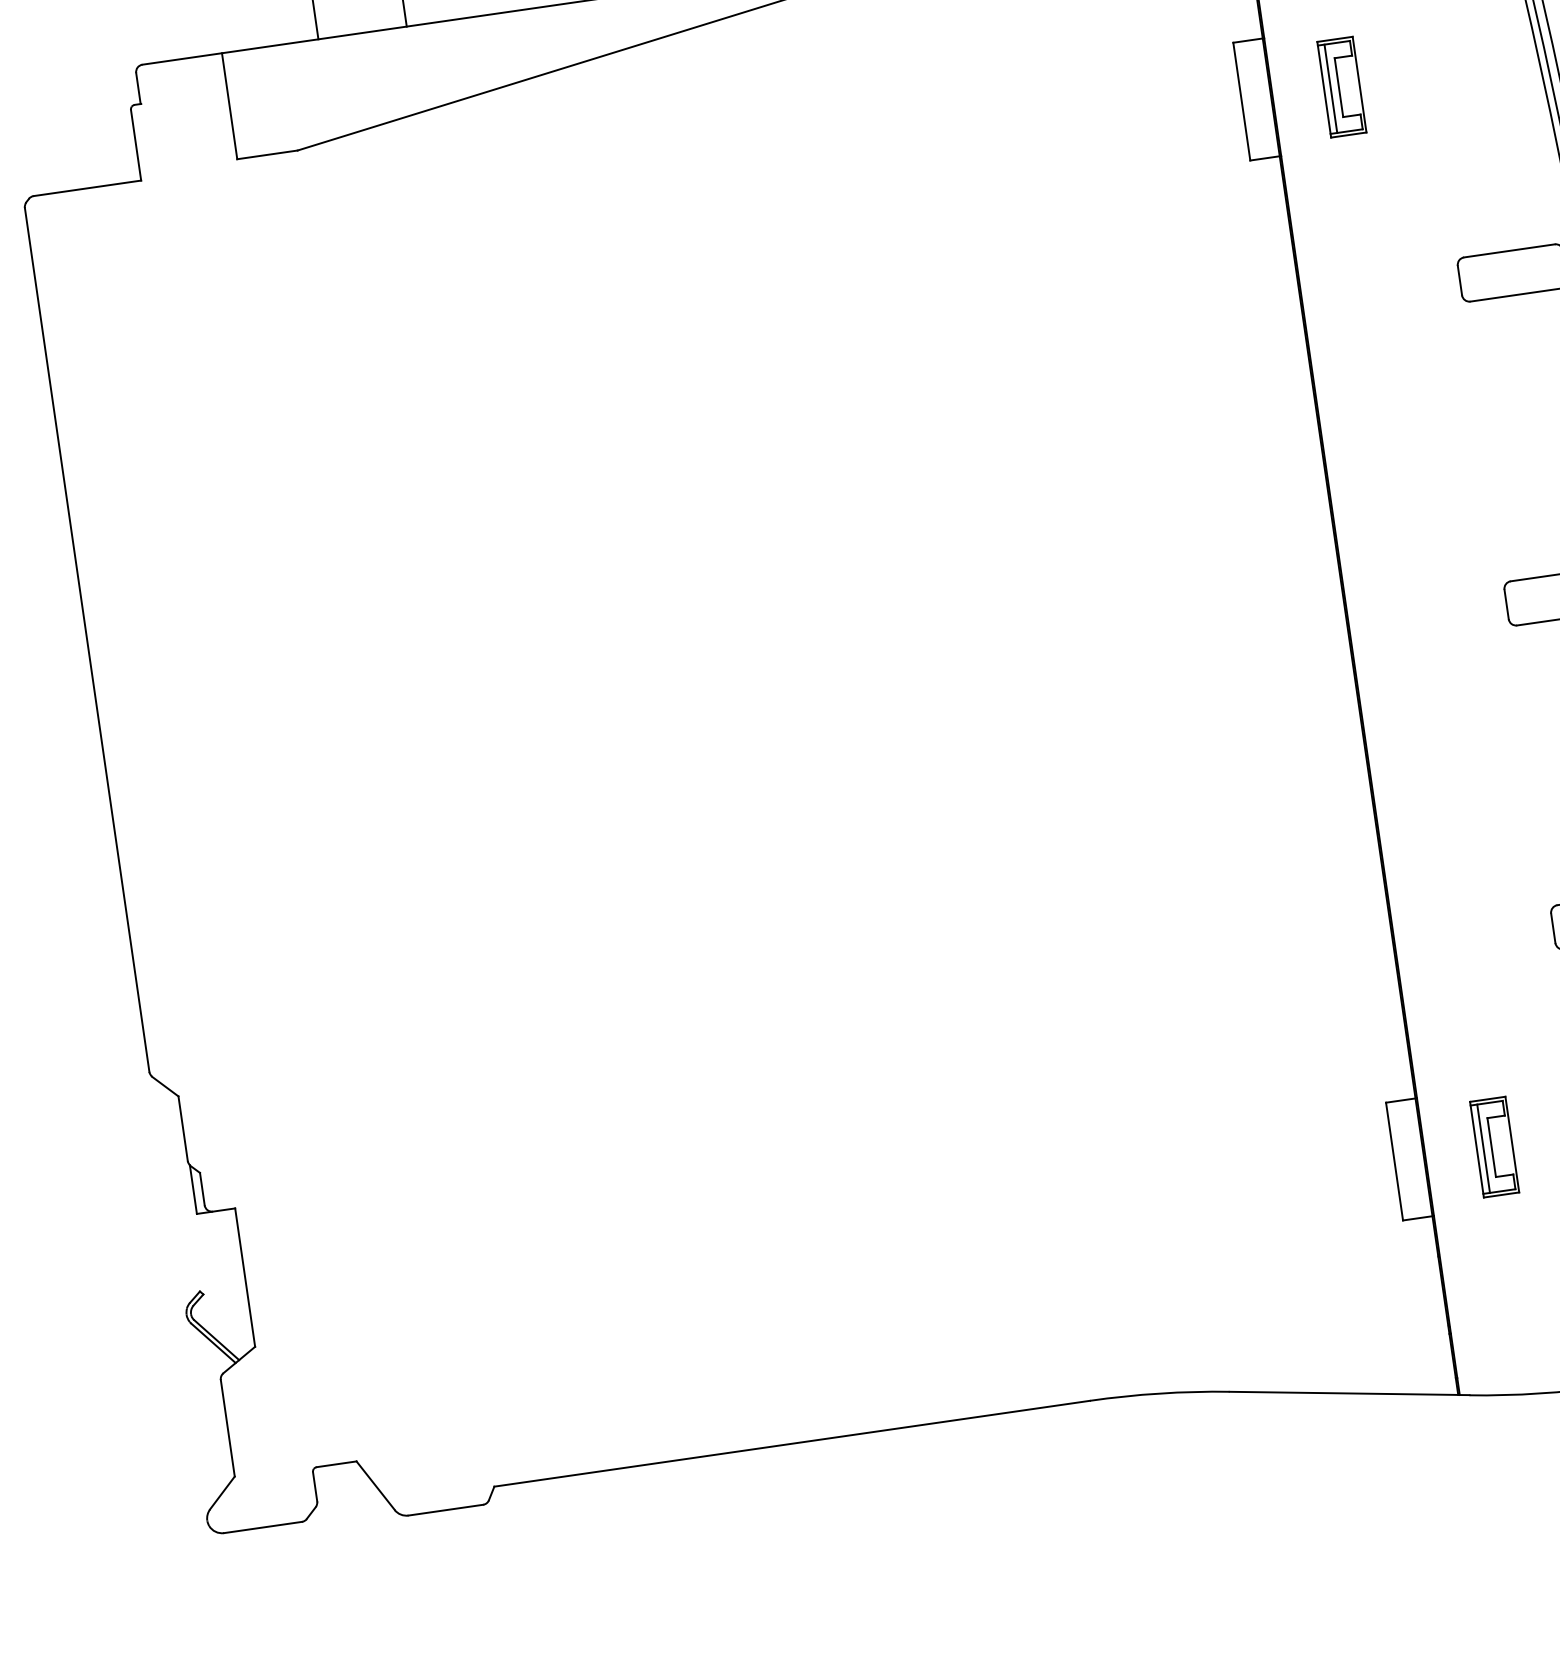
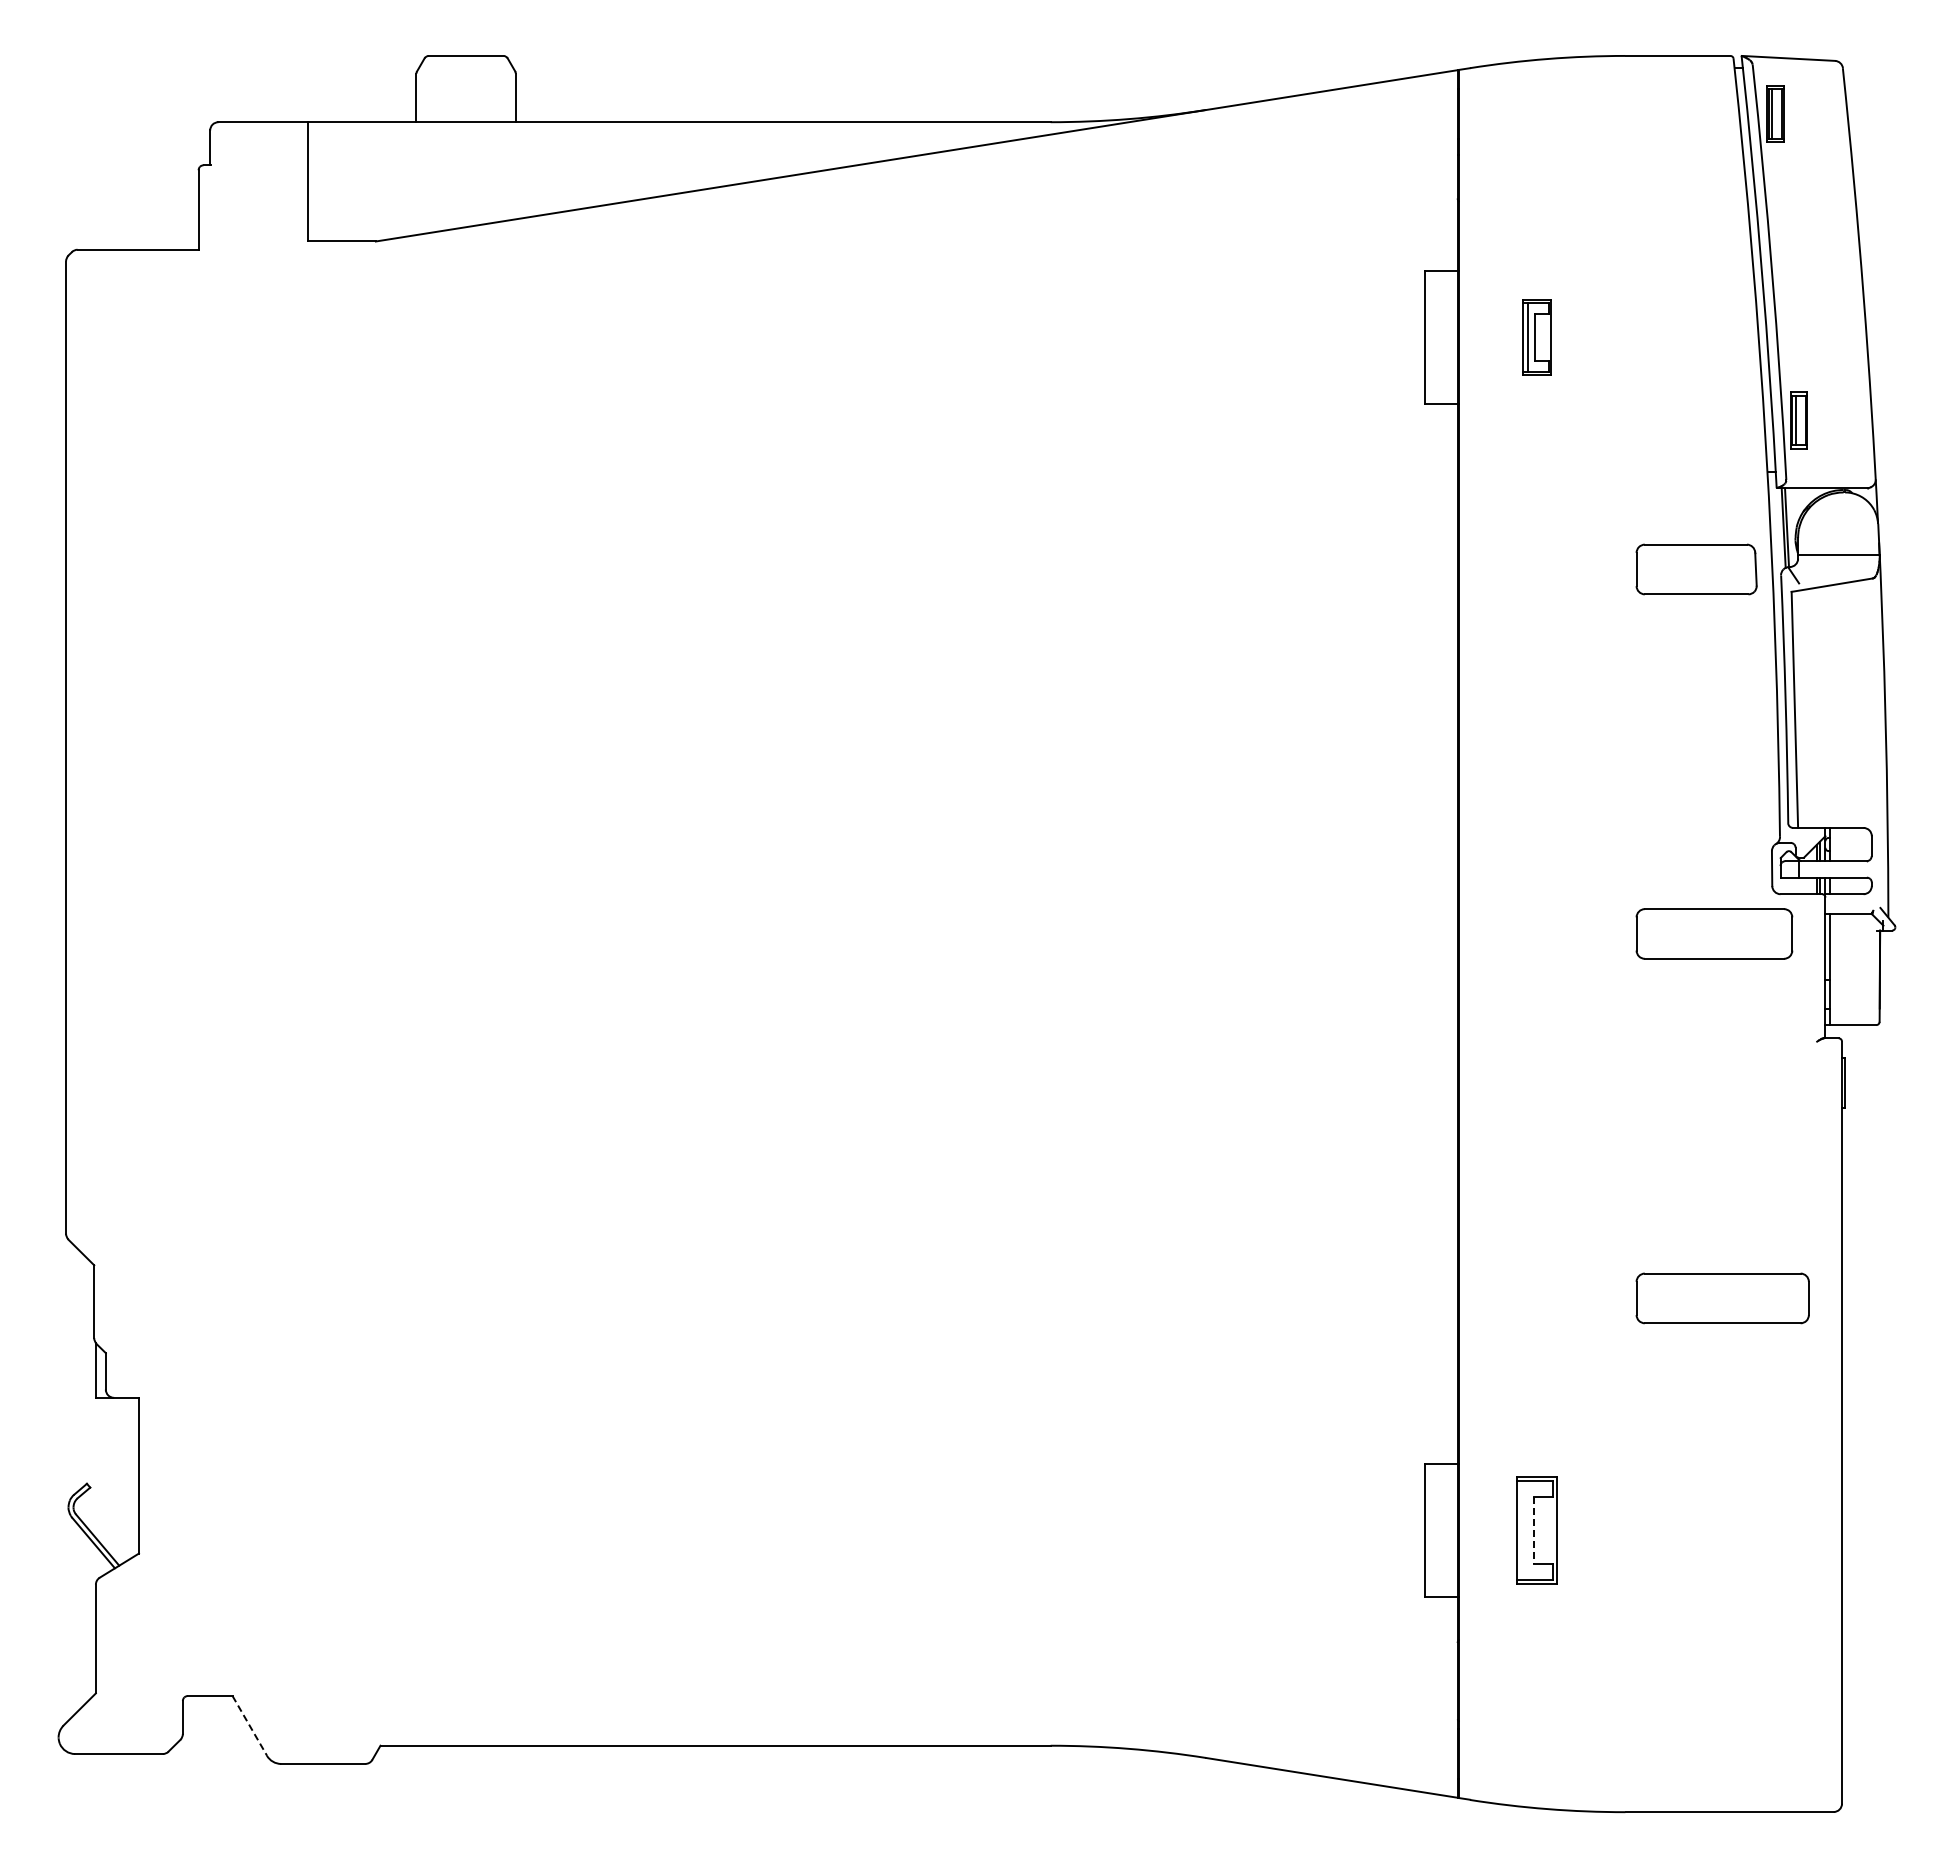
part: (1341, 87) -> (1536, 337), size x0.7
line: (1491, 1147) -> (1533, 1530), solid -> dashed
line: (1483, 1148) -> (1524, 1530), removed
line: (376, 1486) -> (250, 1726), solid -> dashed

